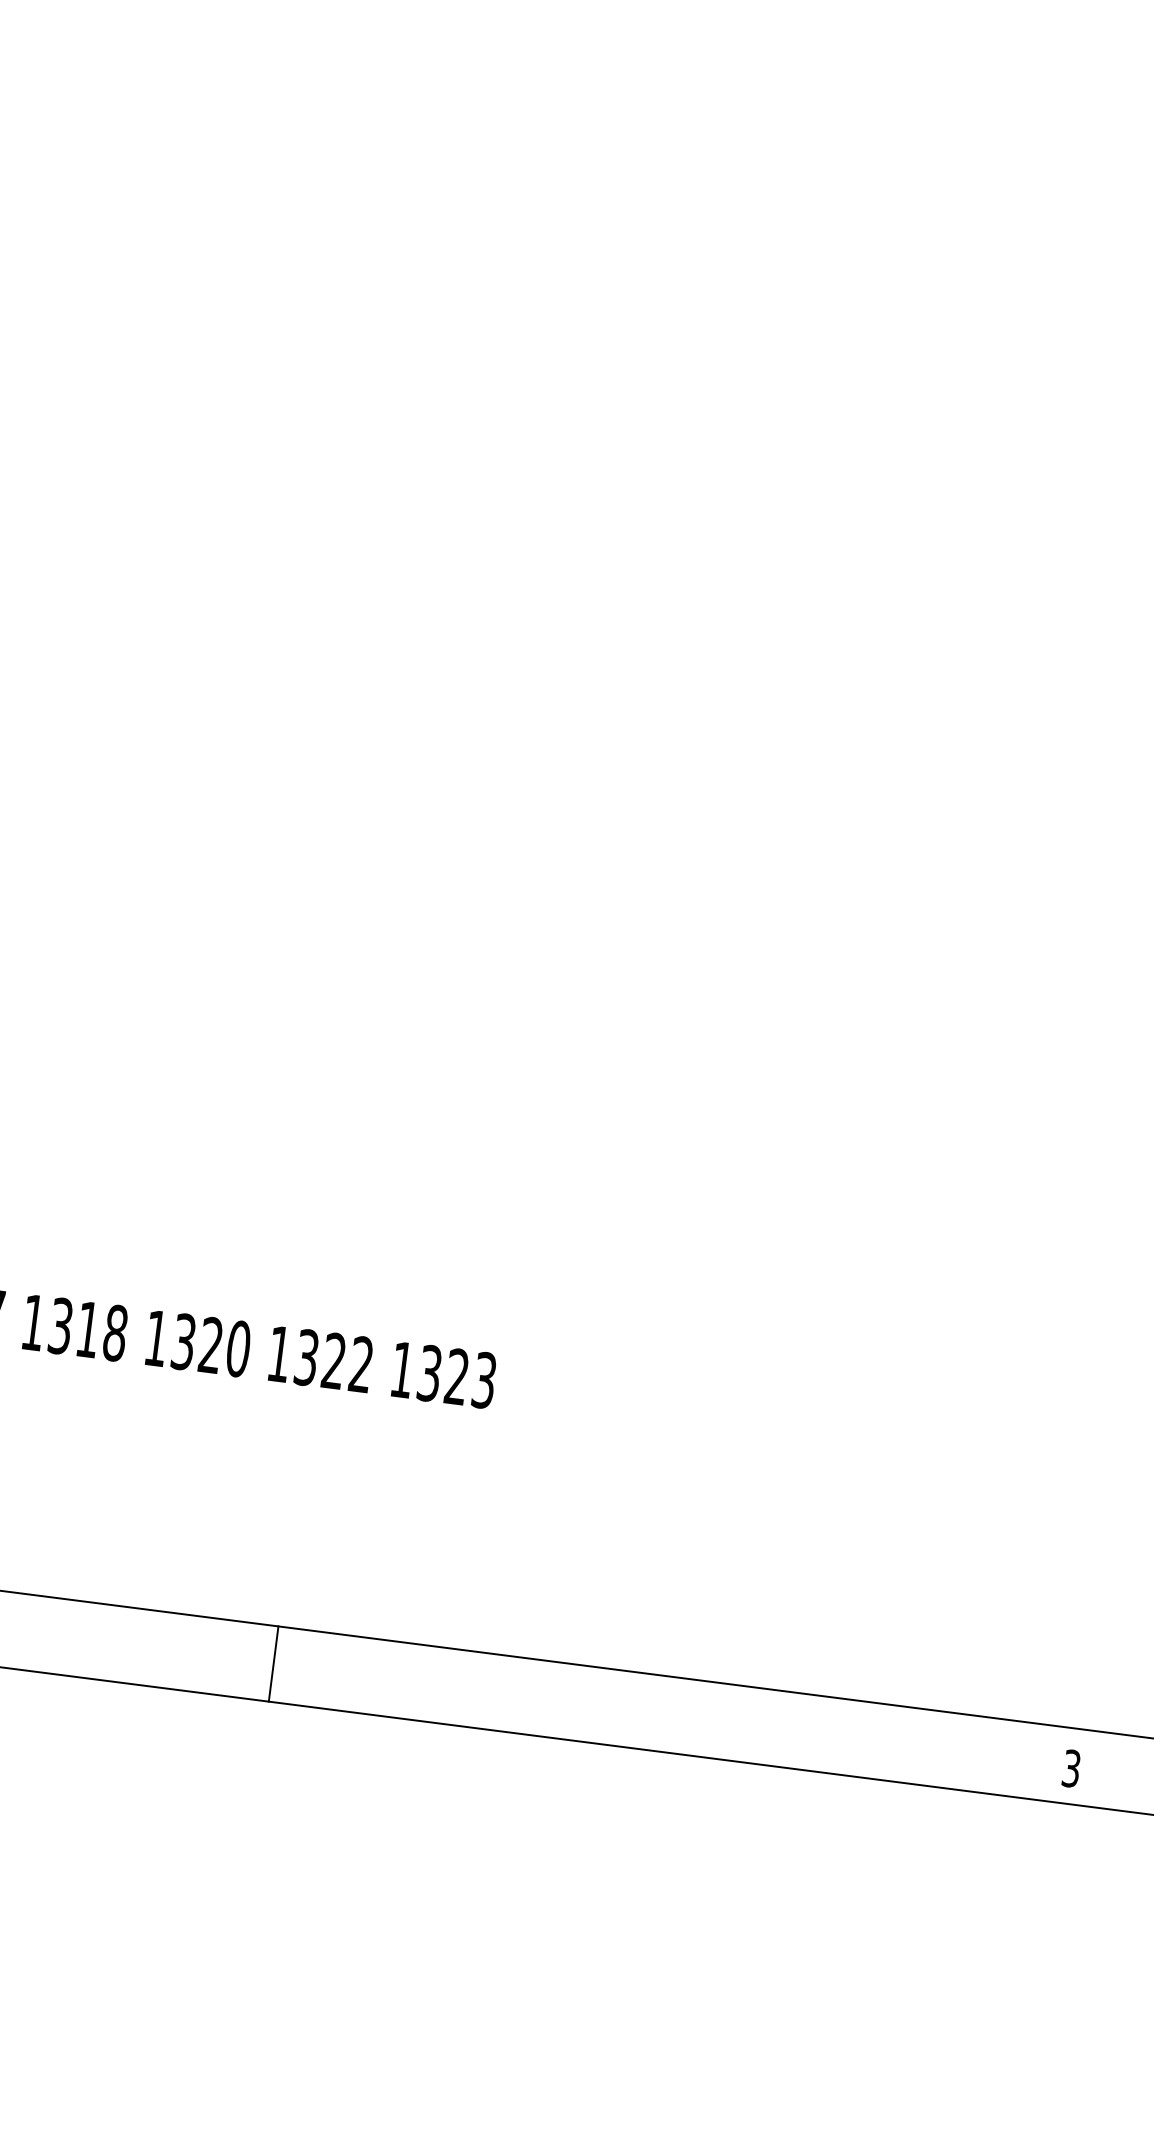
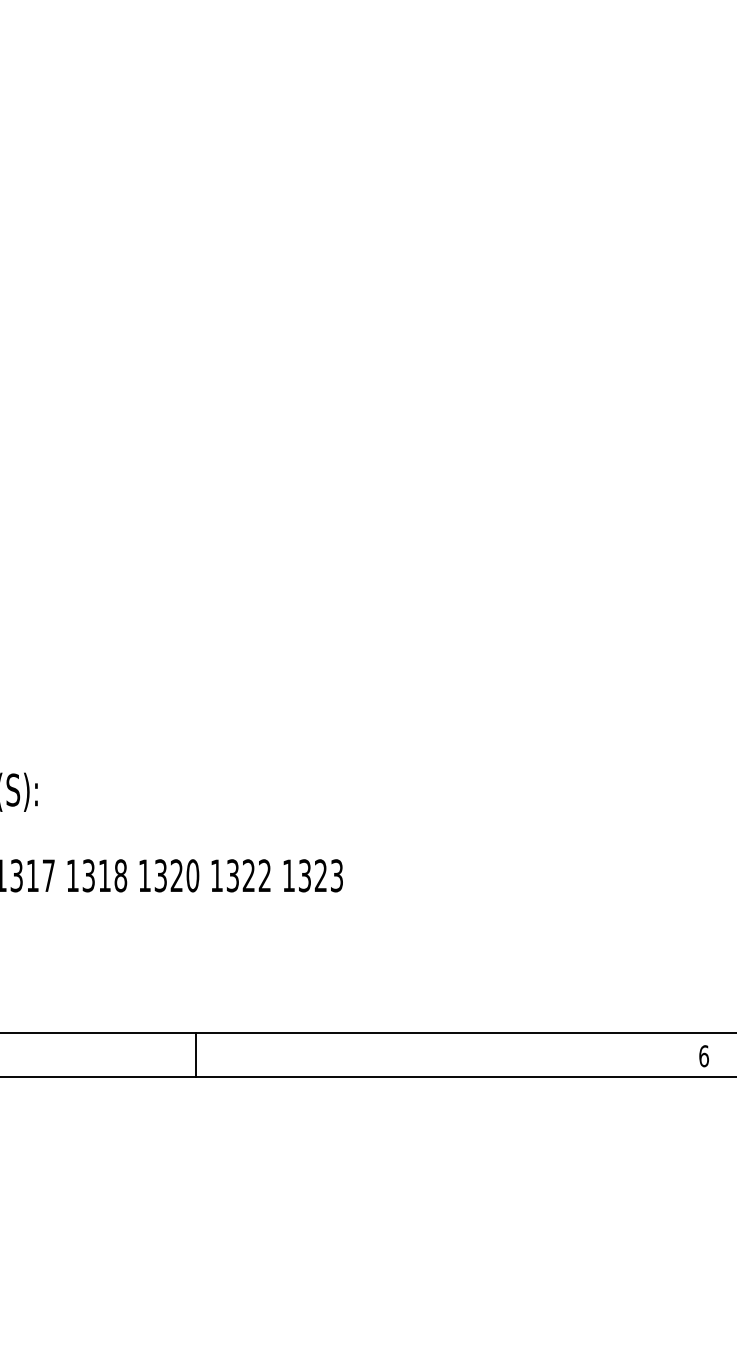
line: (273, 1663) -> (196, 1054), moved
text: (1070, 1769) -> (703, 1056), 3 -> 6

